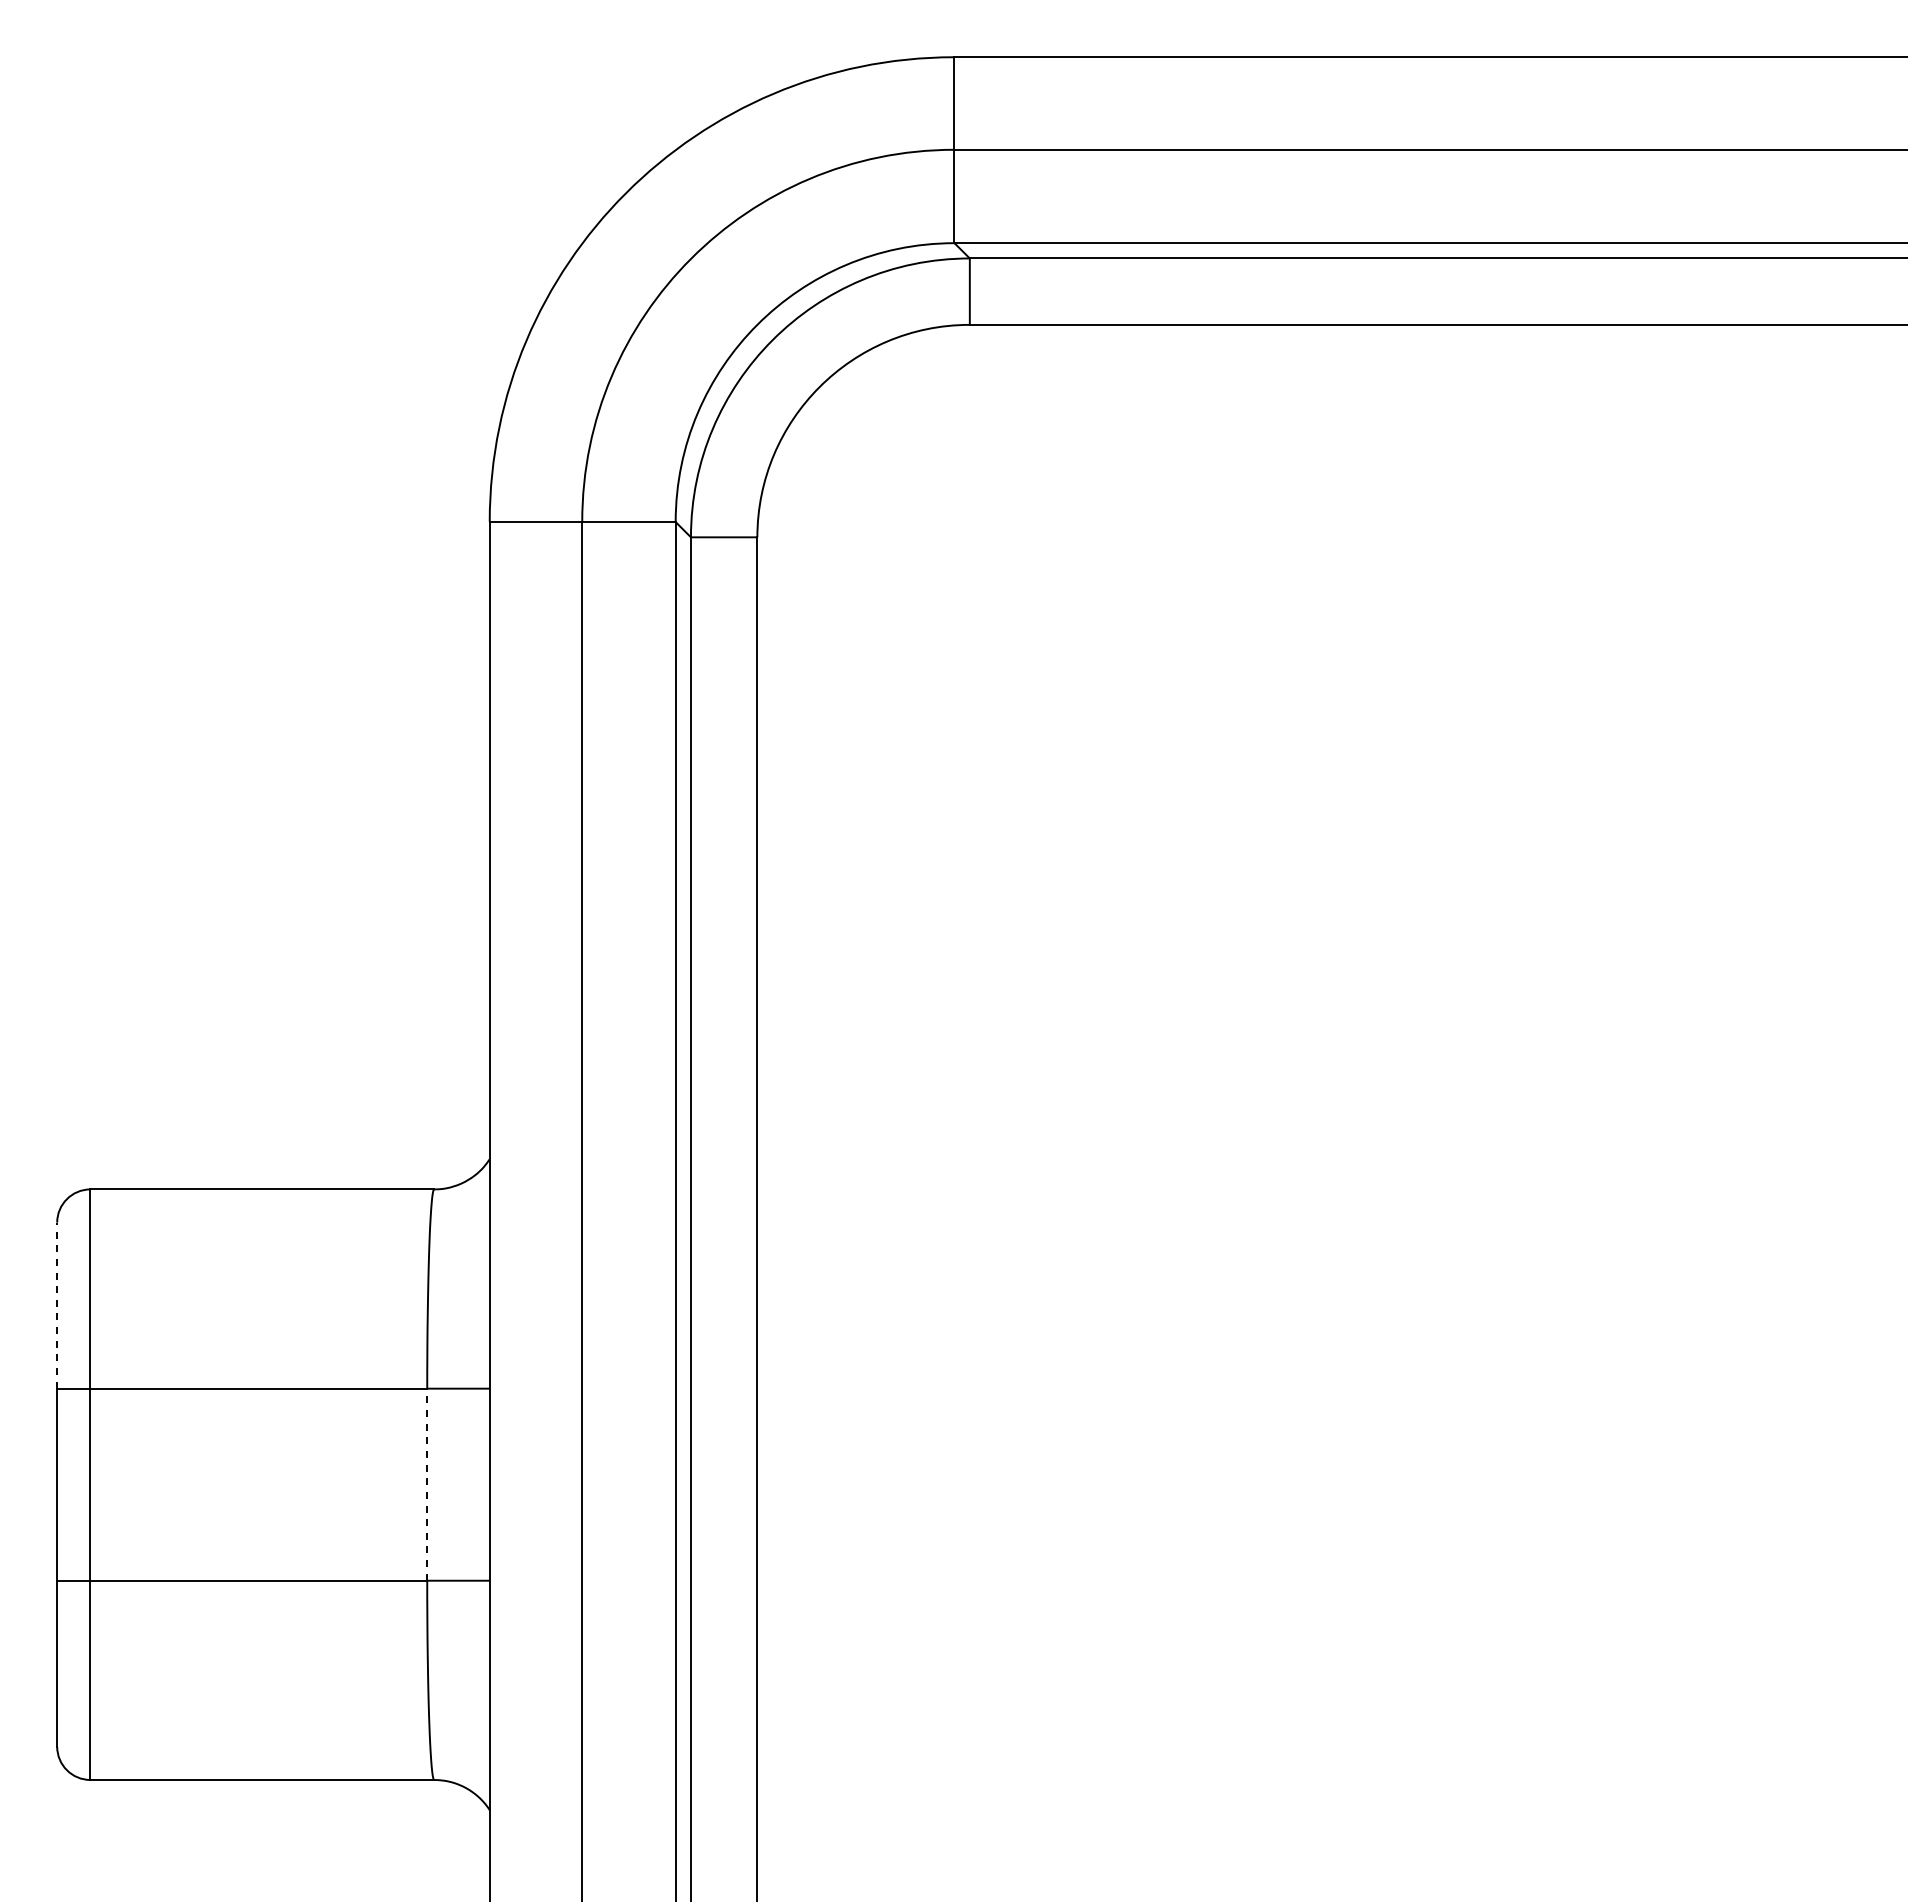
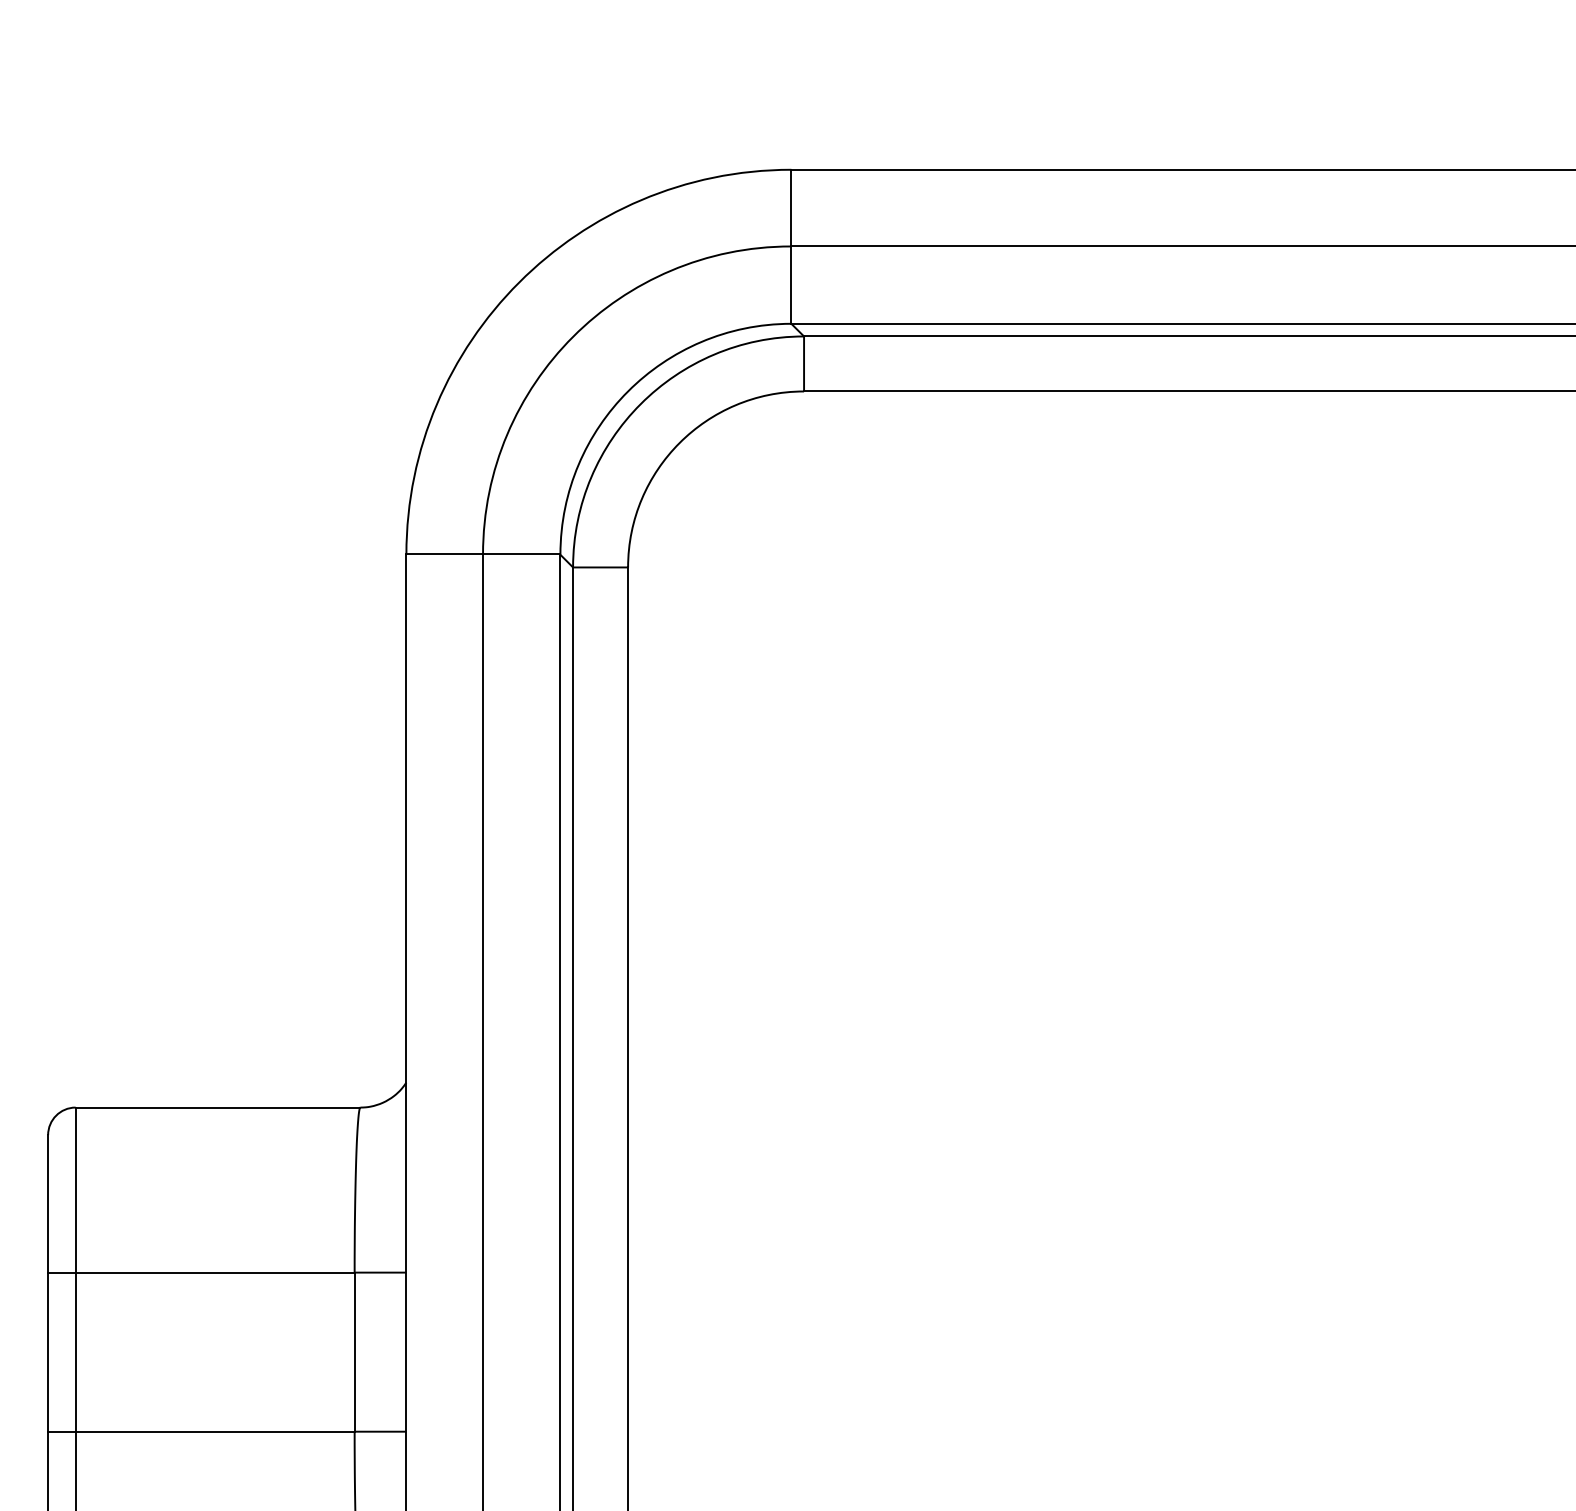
line: (57, 1305) -> (48, 1203), dashed -> solid
line: (427, 1484) -> (354, 1351), dashed -> solid

